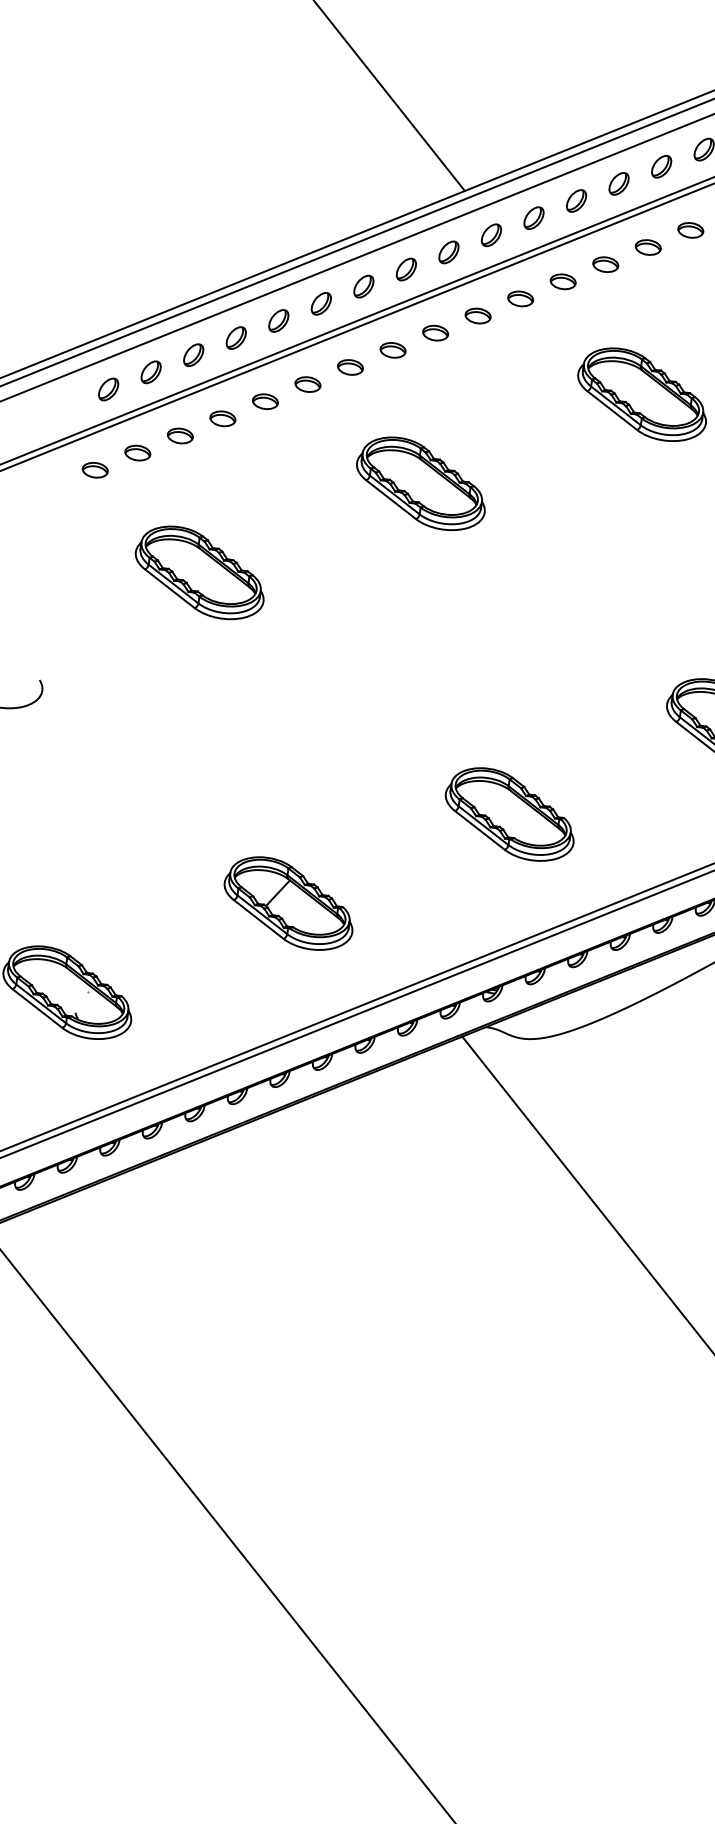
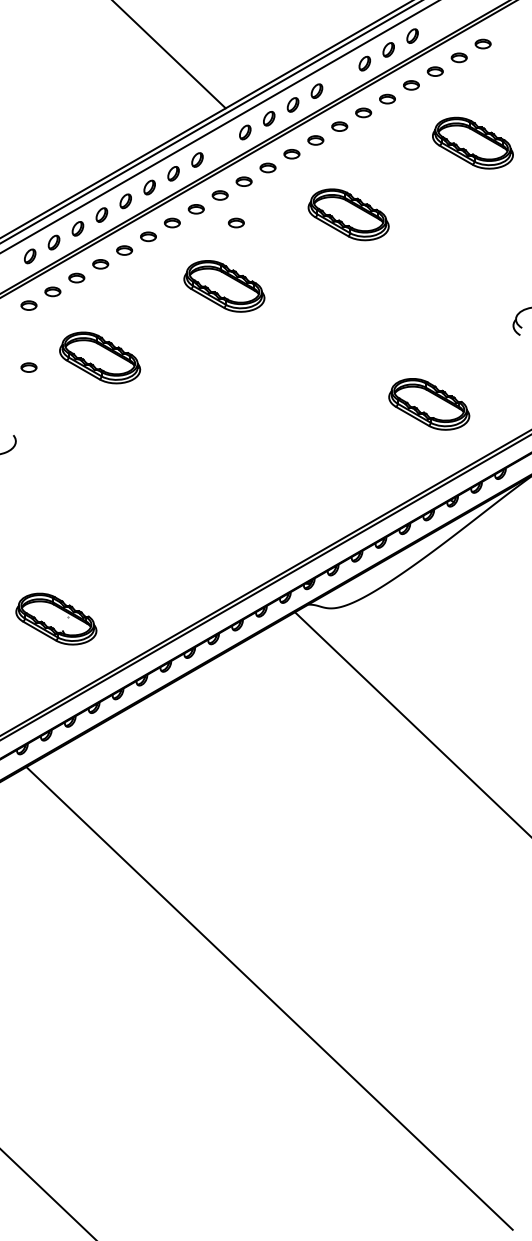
part: (660, 166) -> (340, 77), removed
part: (449, 252) -> (221, 146), removed
part: (456, 381) -> (236, 222), added
part: (80, 571) -> (28, 367), added
part: (509, 813) -> (304, 475), removed
part: (288, 903) -> (180, 547), removed

